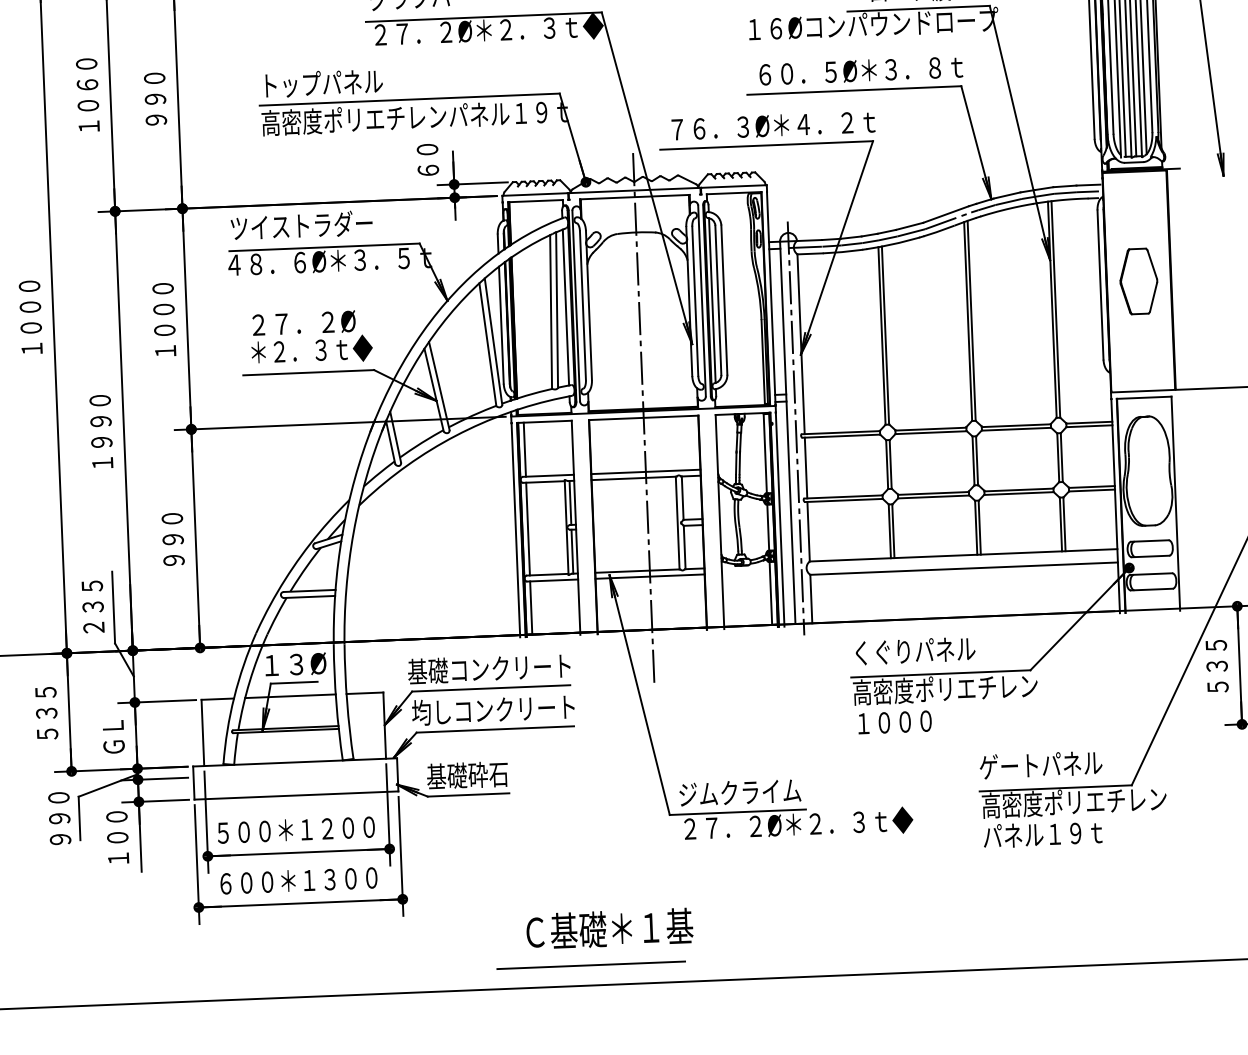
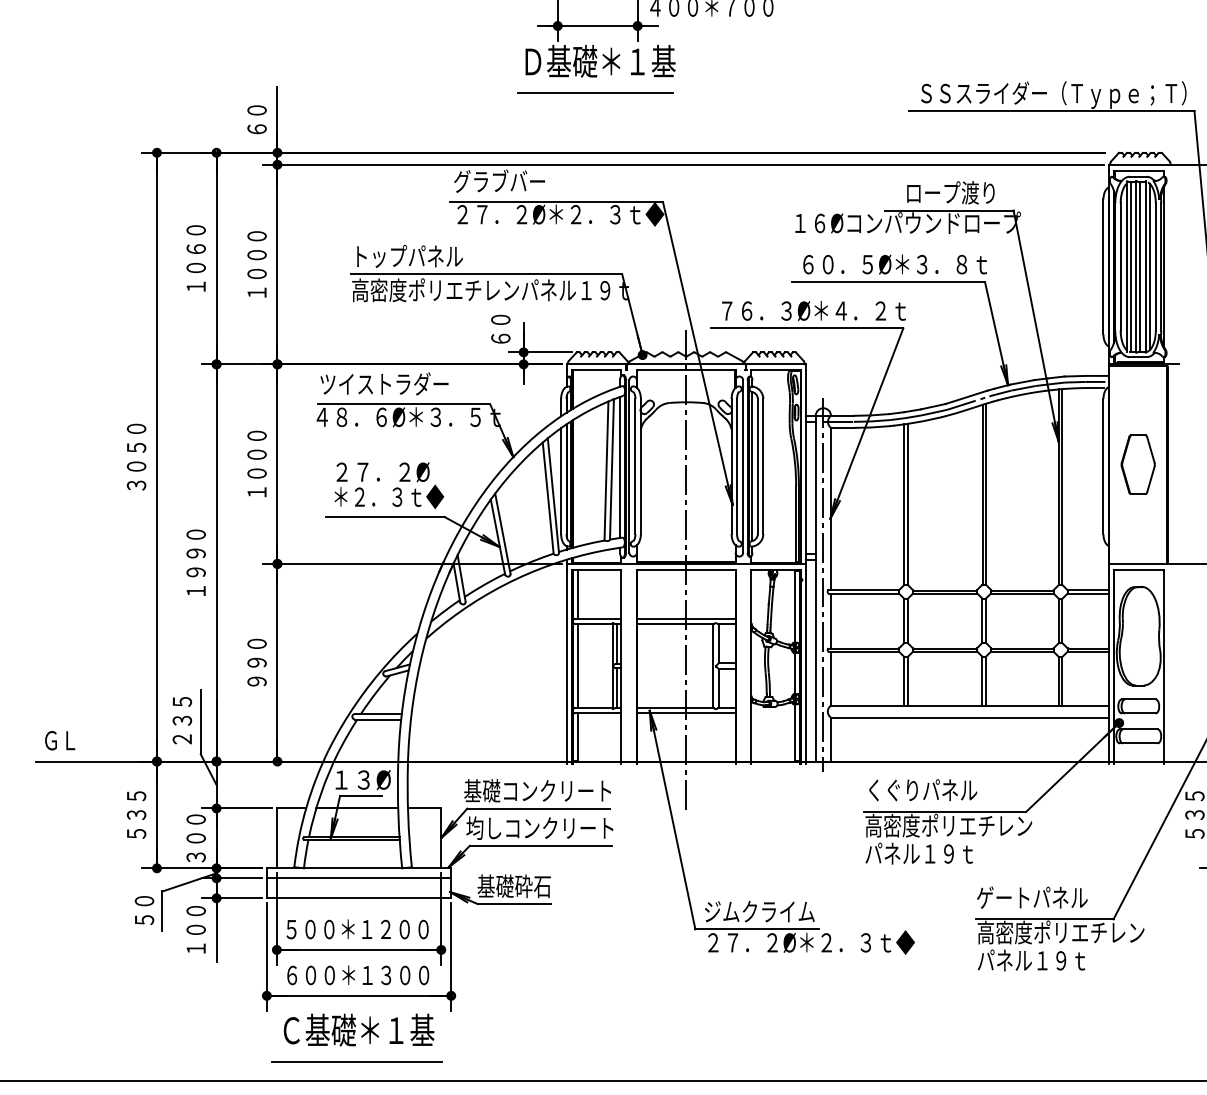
text: (154, 99) -> (256, 264), ９９０ -> １０００
text: (31, 327) -> (136, 466), １０００ -> ３０５０
text: (913, 721) -> (918, 853), １０００ -> パネル１９ｔ
text: (112, 736) -> (195, 838), ＧＬ -> ３００
line: (294, 773) -> (358, 878), added
text: (59, 818) -> (144, 910), ９９０ -> ５０
text: (609, 928) -> (358, 1029), moved
line: (590, 964) -> (356, 1061), moved

